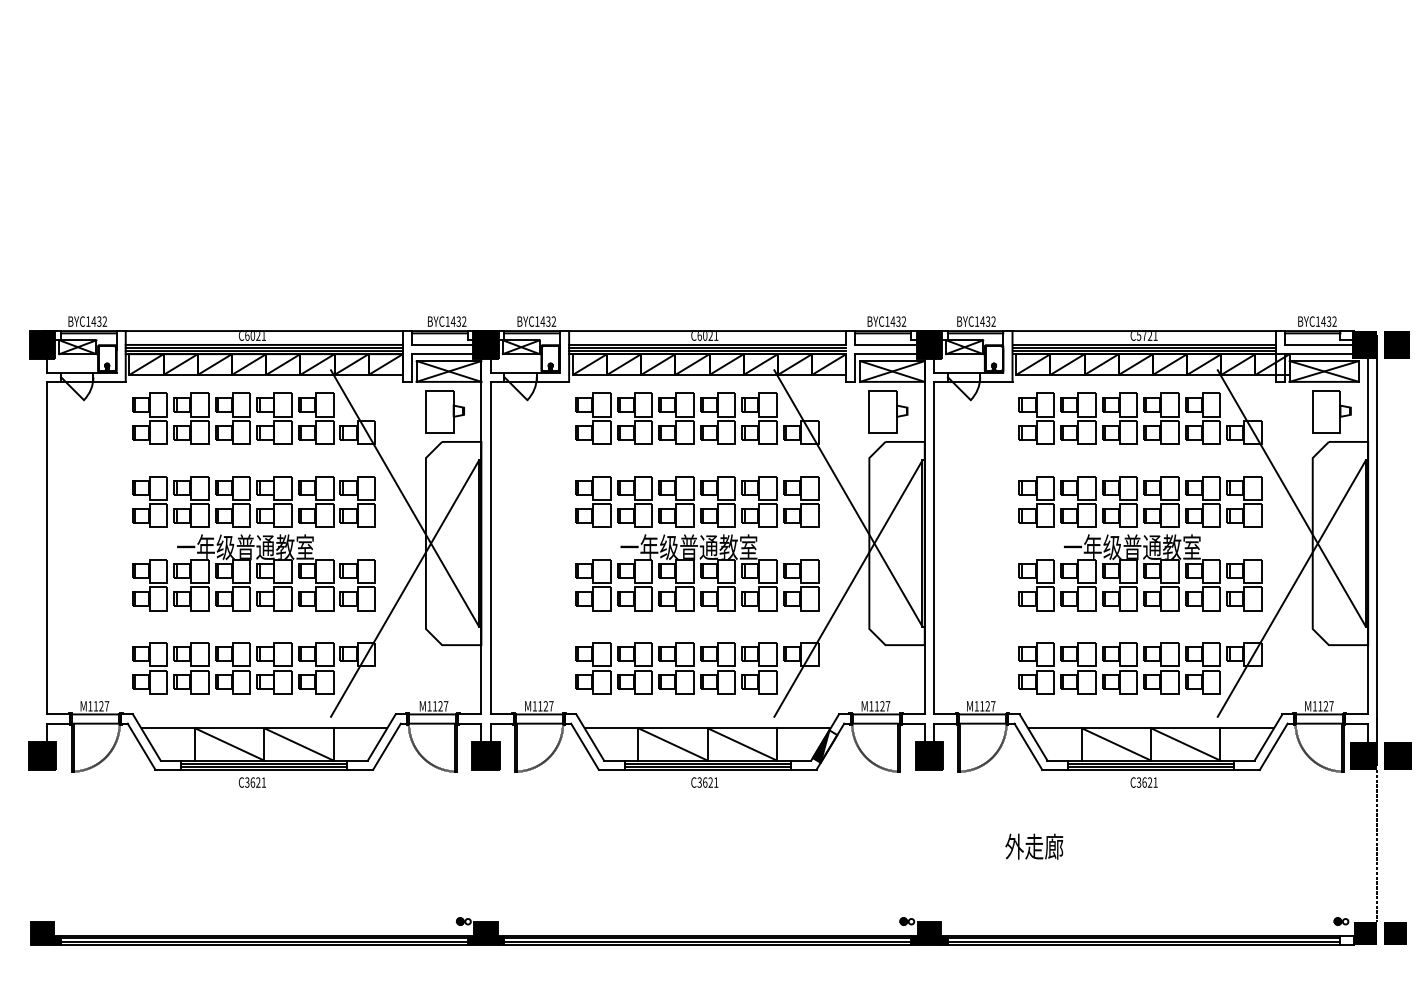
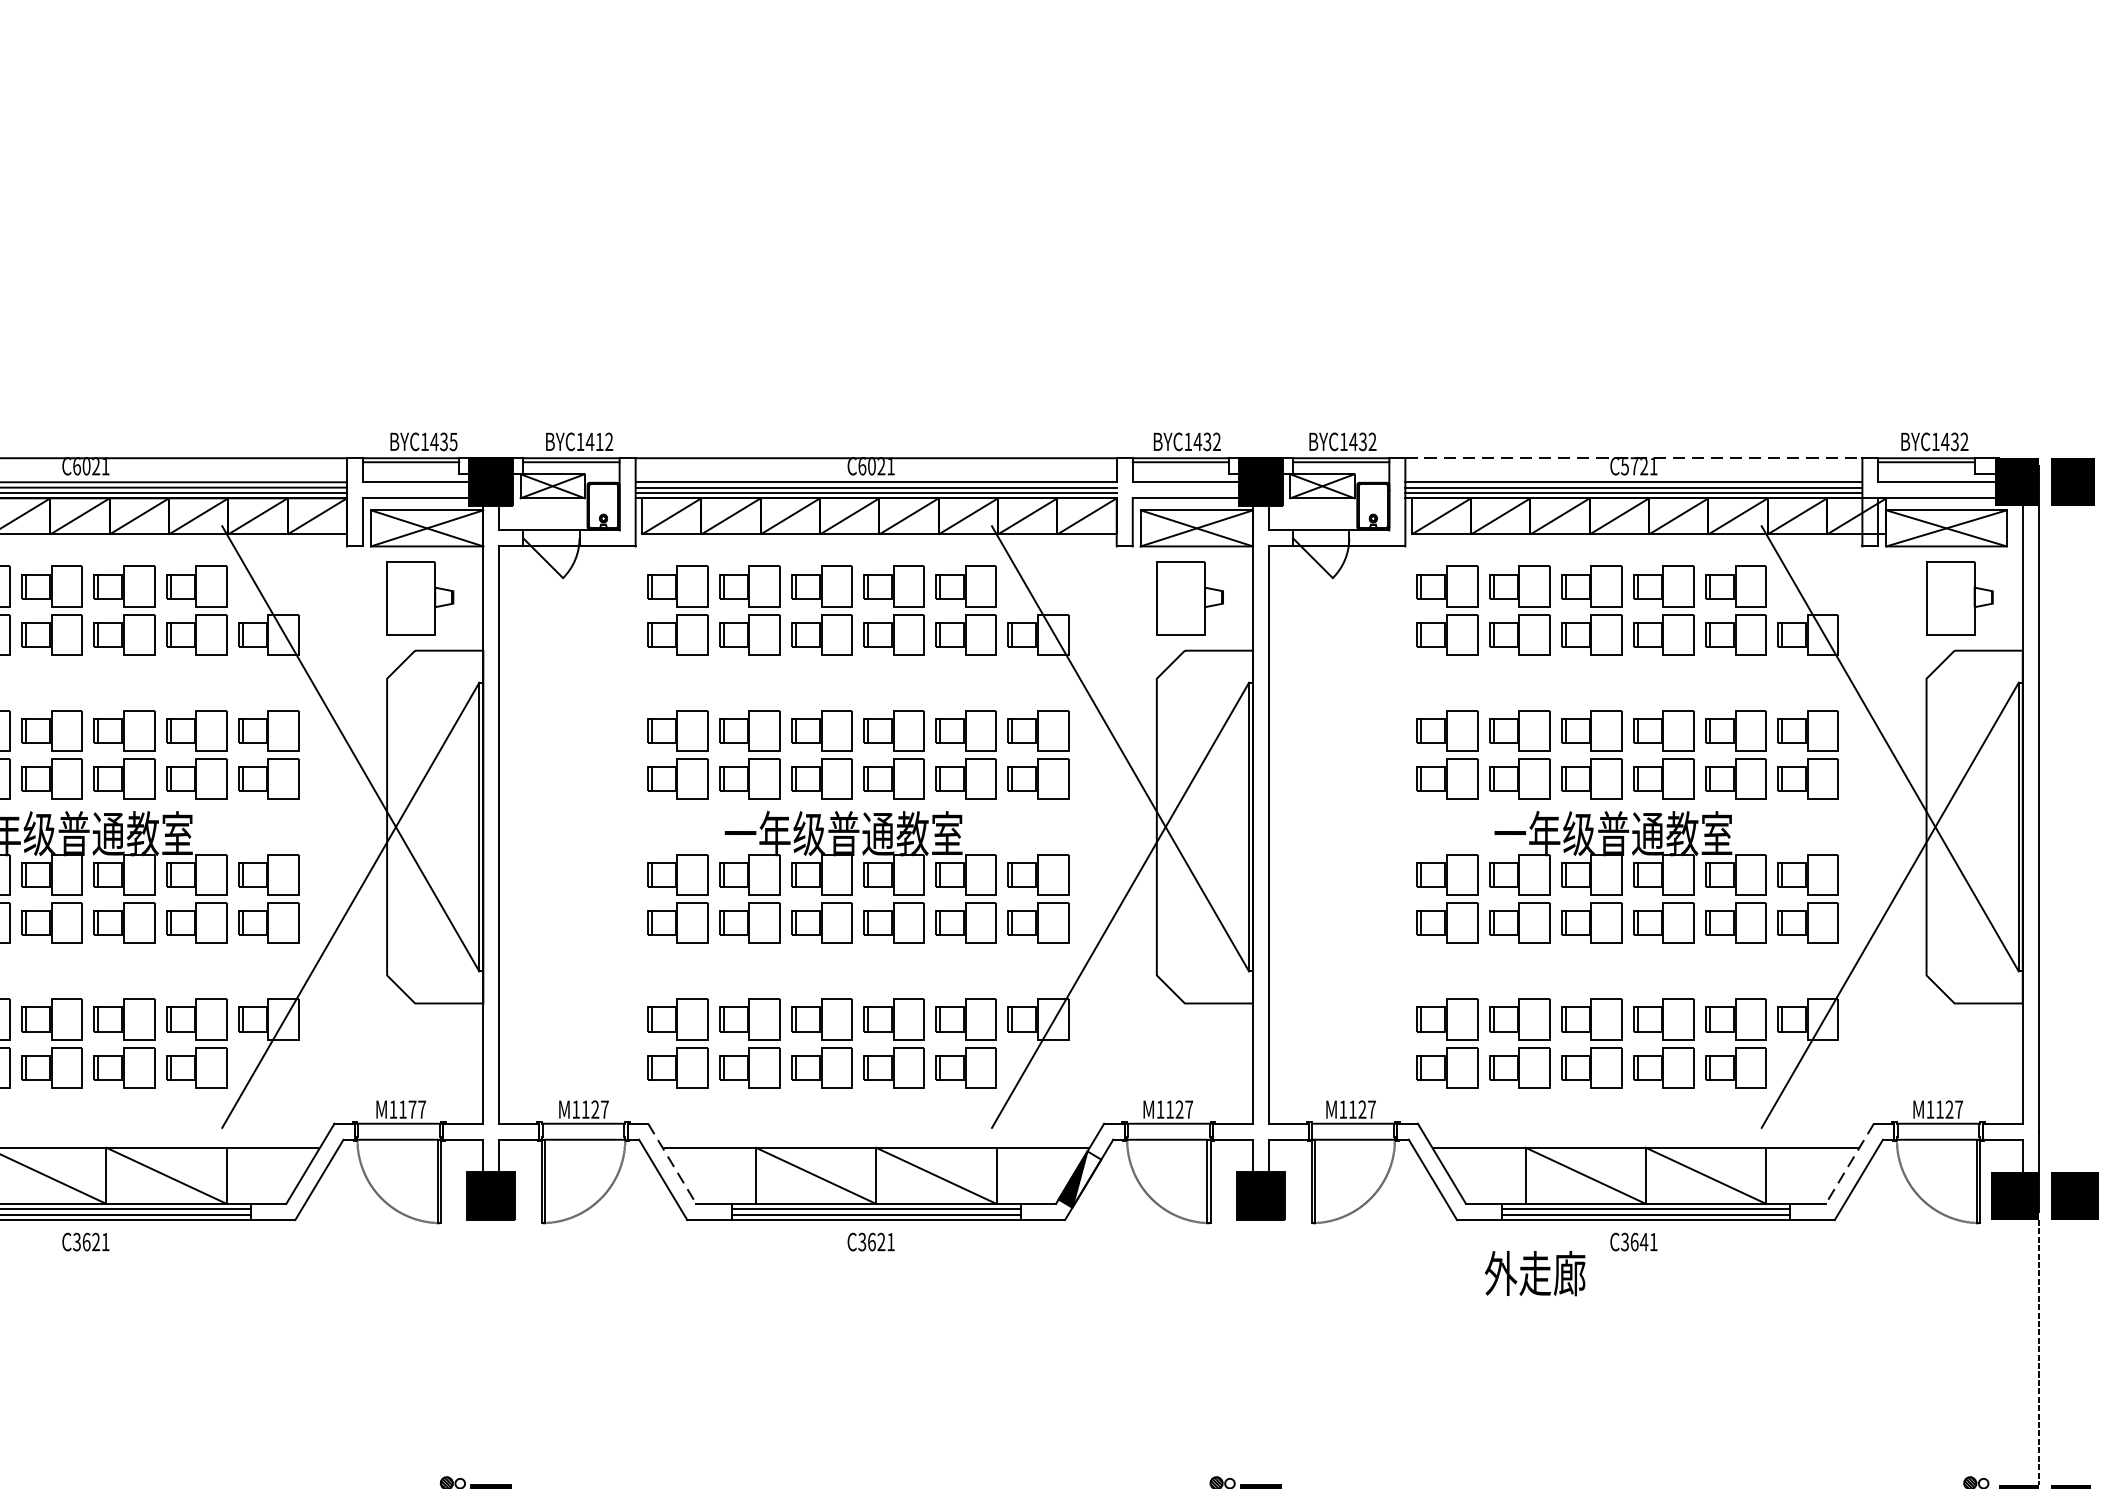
text: (464, 321) -> (454, 441), BYC1432 -> BYC1435
text: (548, 321) -> (599, 441), BYC1432 -> BYC1412
line: (1144, 331) -> (1634, 458), solid -> dashed
text: (440, 706) -> (412, 1109), M1127 -> M1177
line: (590, 737) -> (672, 1163), solid -> dashed
line: (1268, 737) -> (1849, 1163), solid -> dashed
text: (1149, 782) -> (1643, 1241), C3621 -> C3641
text: (1034, 846) -> (1535, 1273), moved

